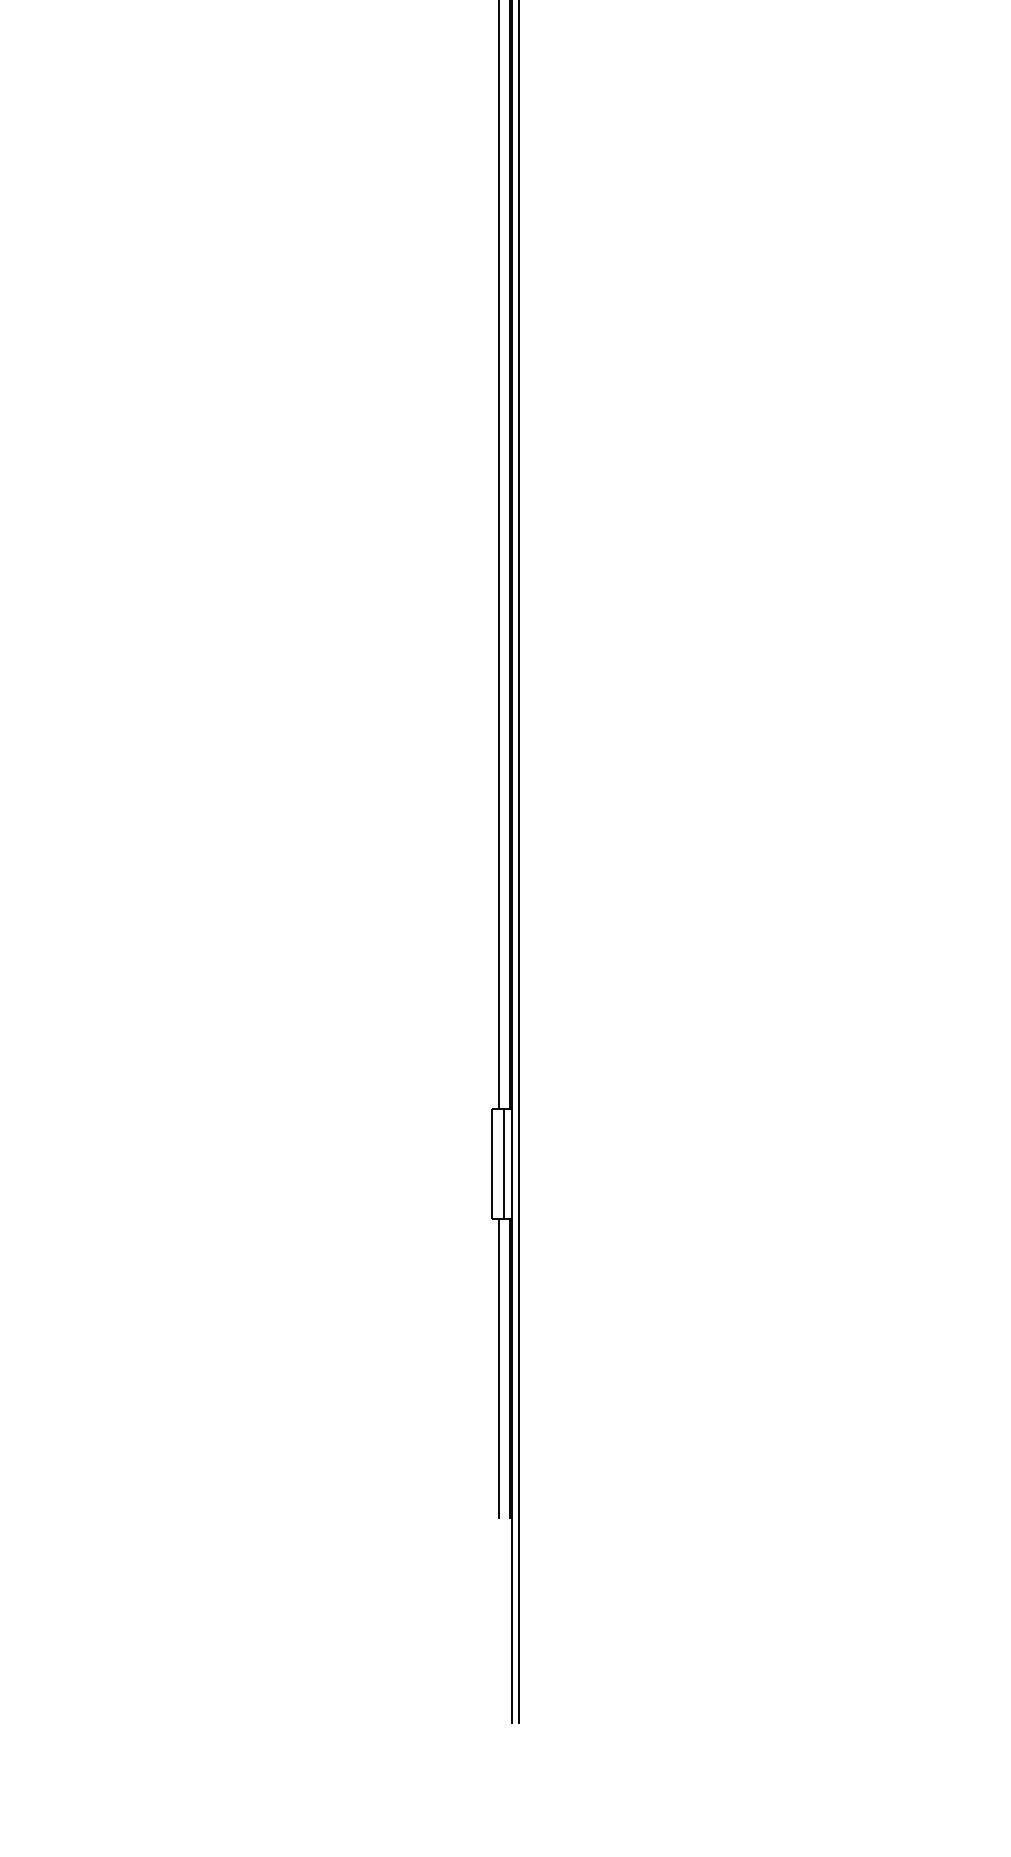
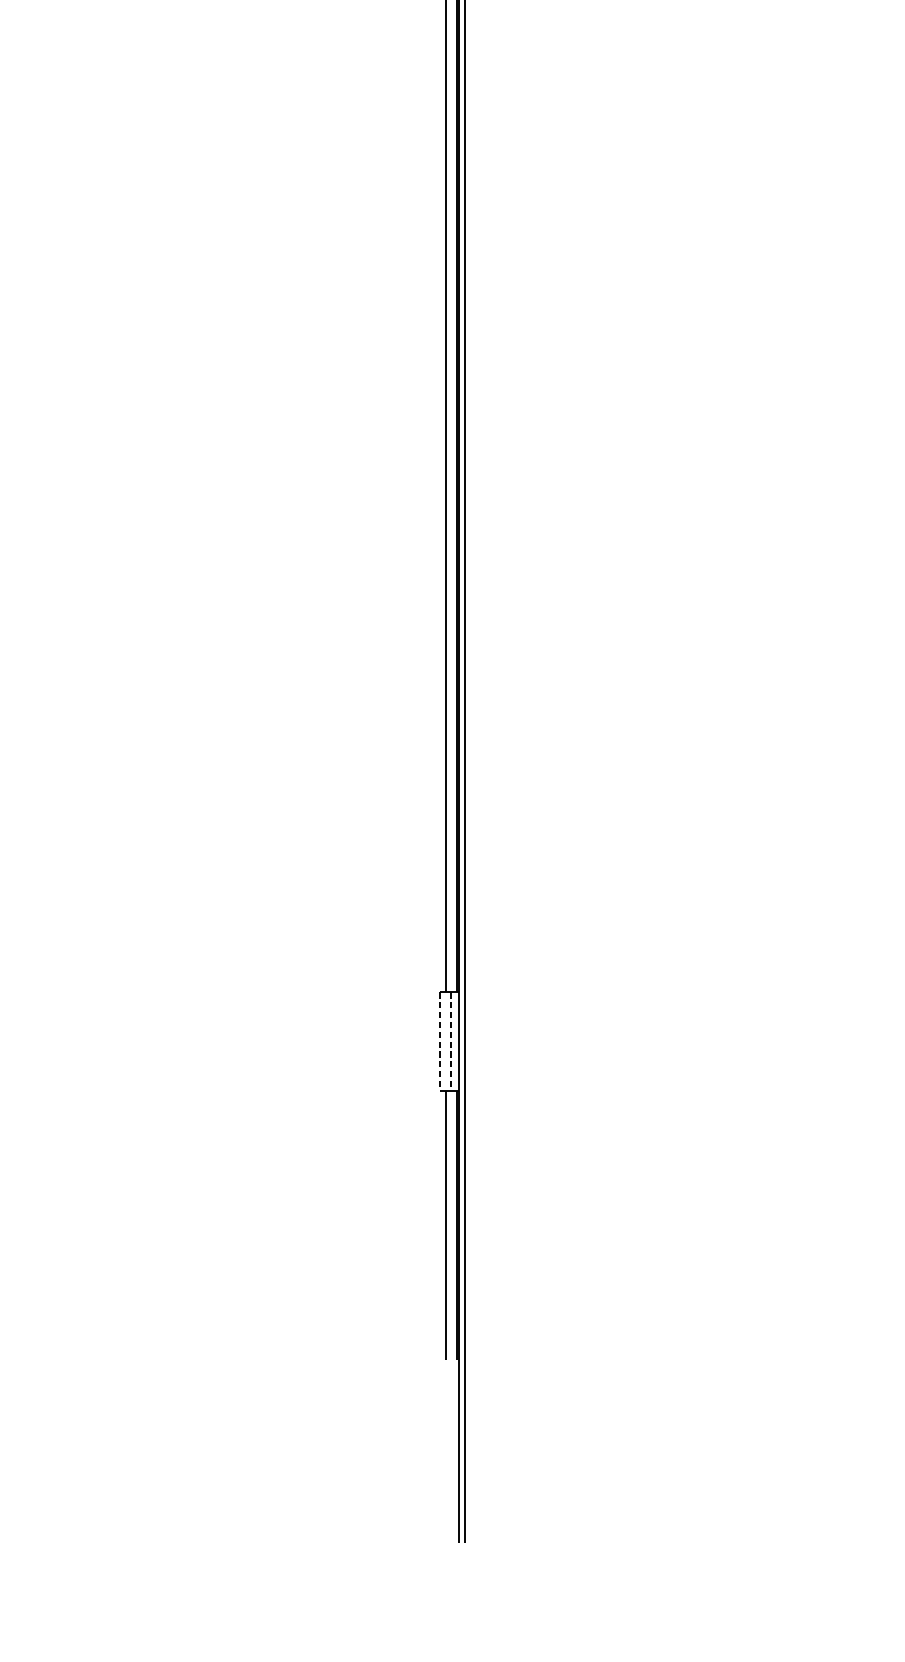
line: (491, 1164) -> (439, 1042), solid -> dashed
line: (504, 1164) -> (451, 1042), solid -> dashed

